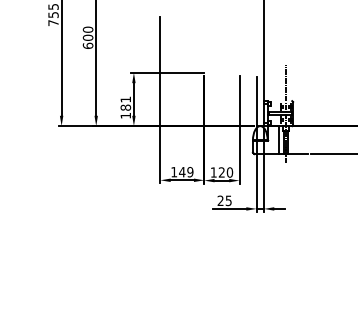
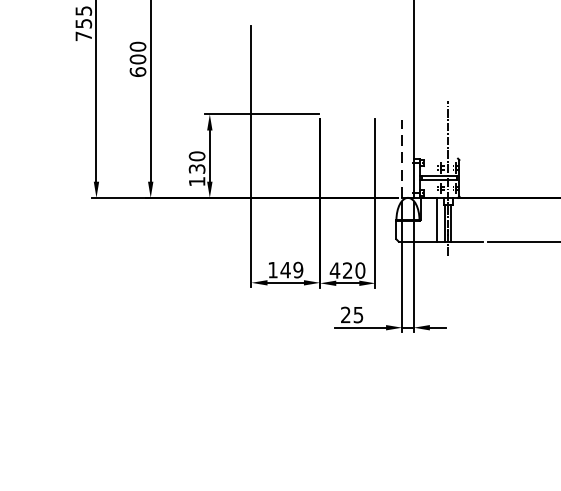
line: (256, 101) -> (402, 159), solid -> dashed
text: (125, 103) -> (196, 162), 181 -> 130
text: (213, 172) -> (334, 270), 120 -> 420

